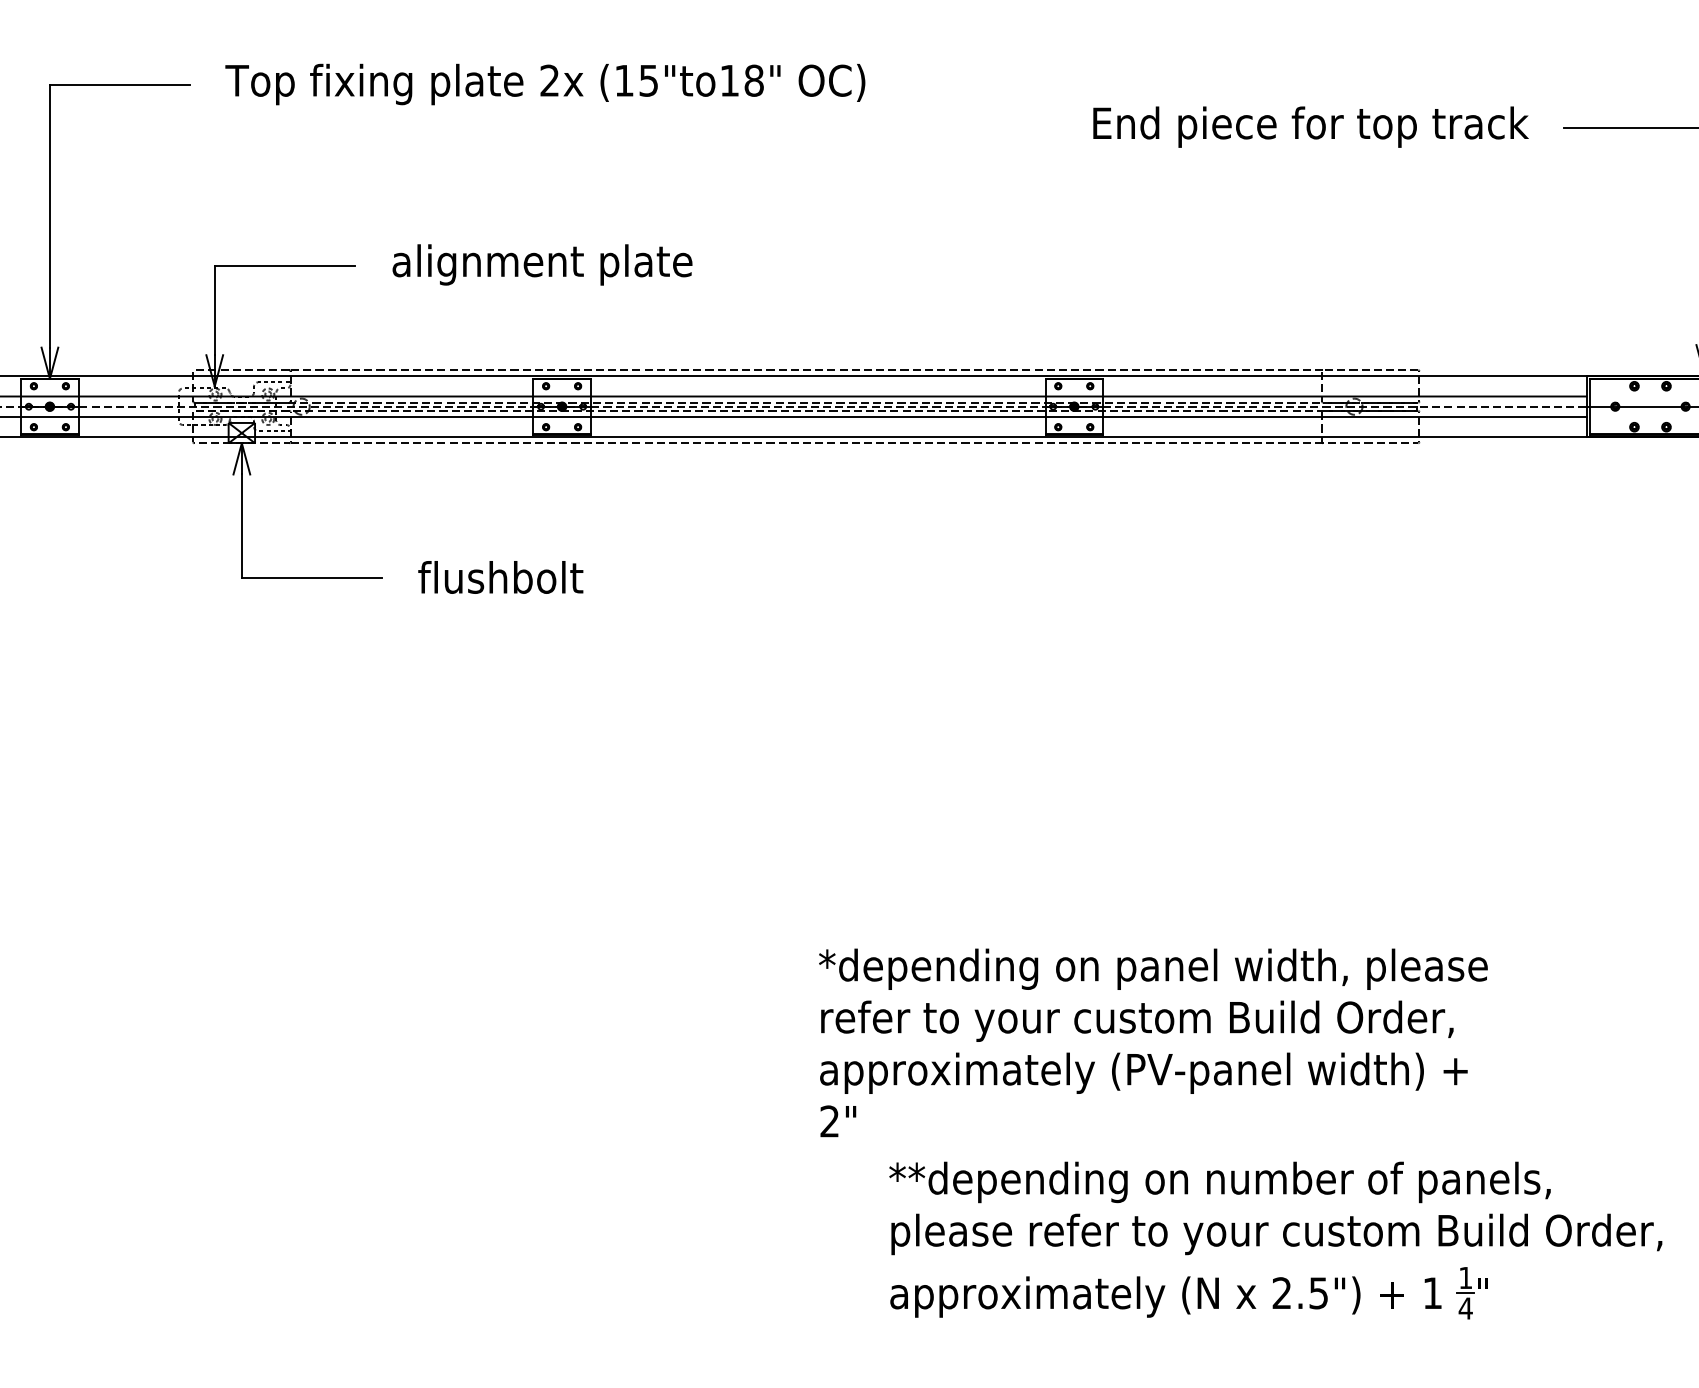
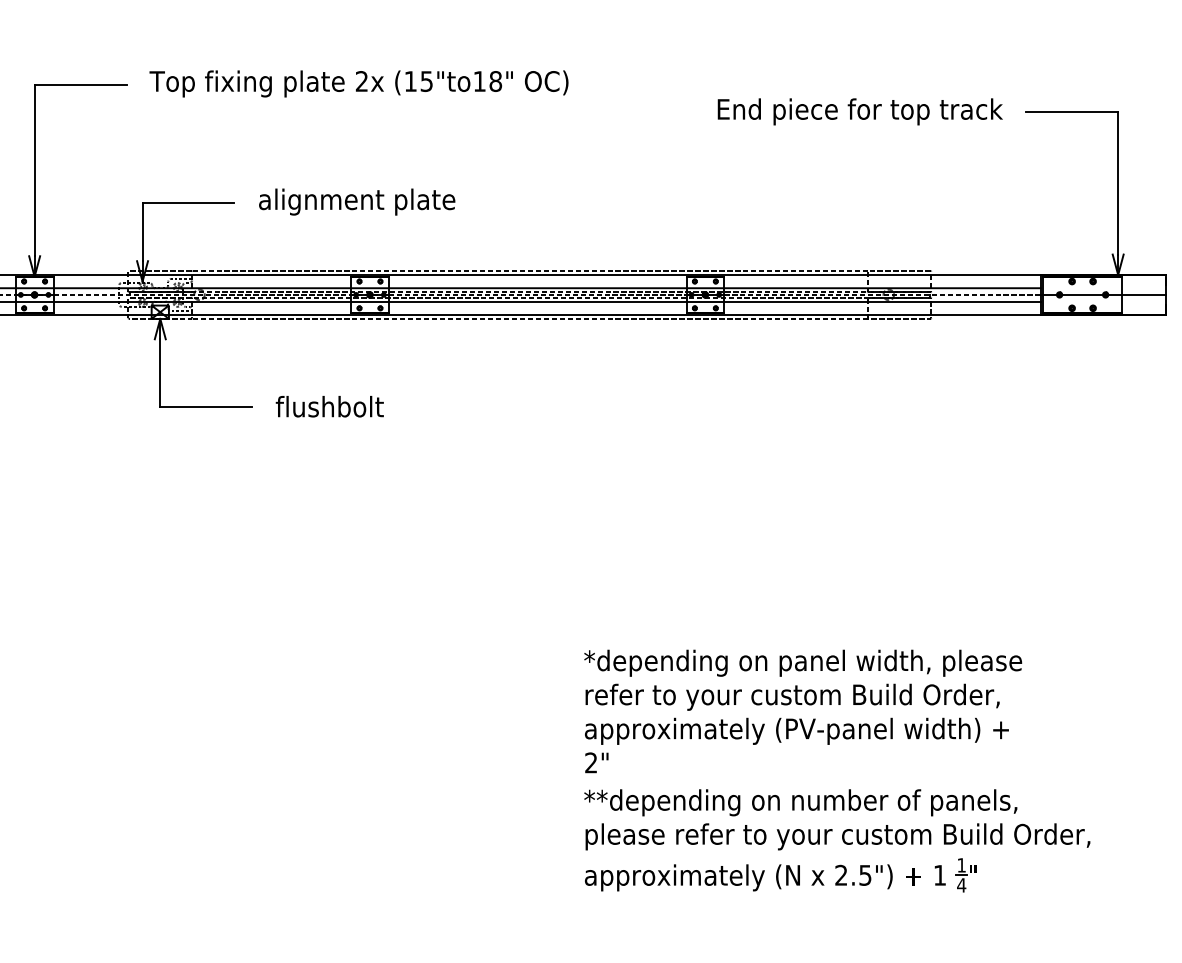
text: (1153, 1042) -> (803, 711), moved

